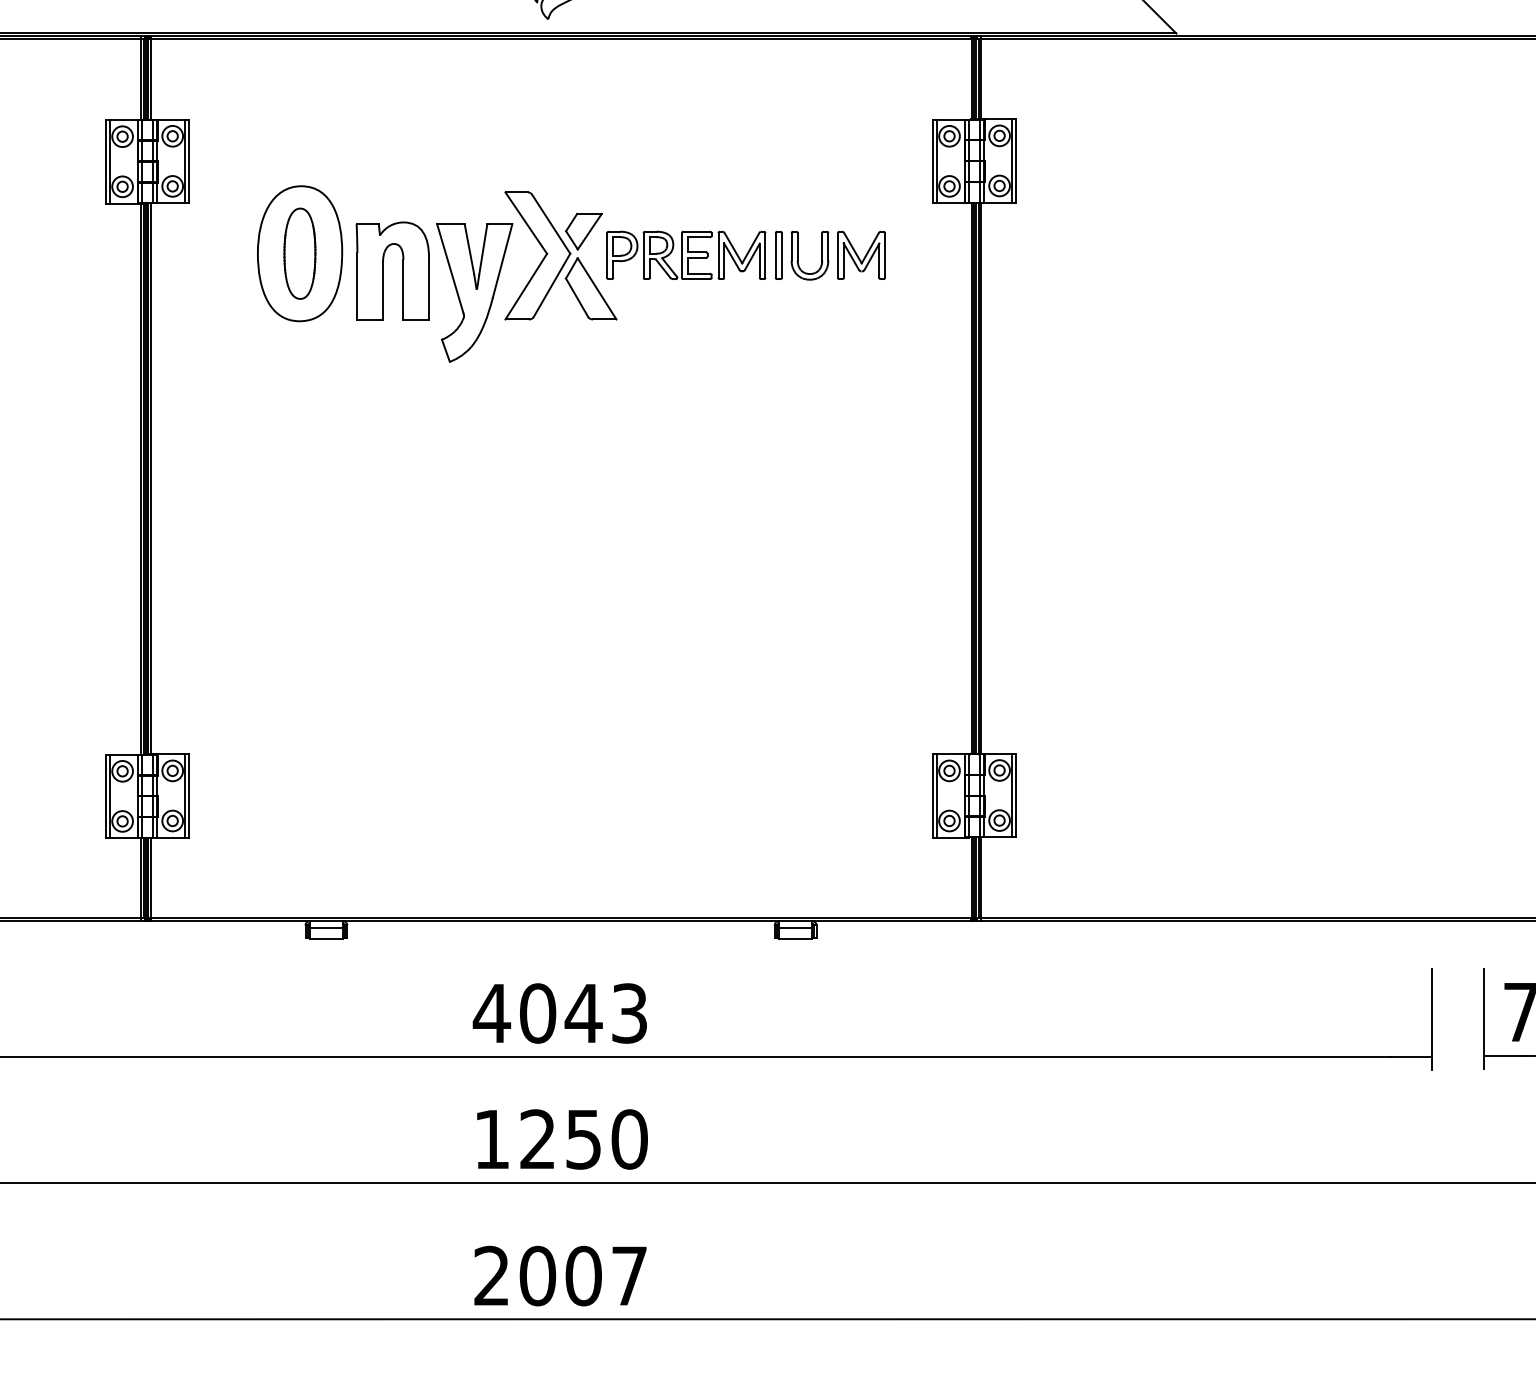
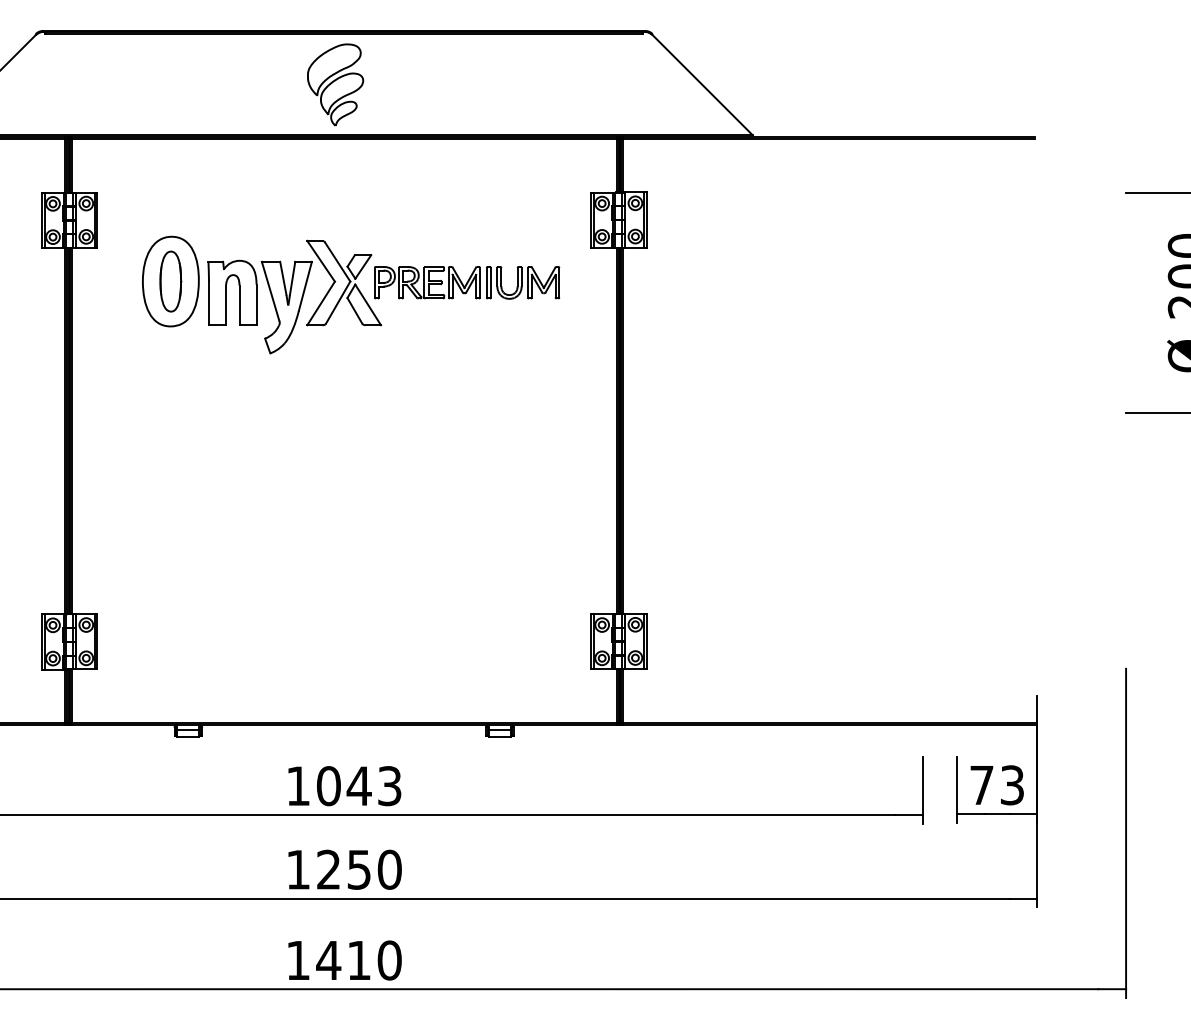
text: (490, 1012) -> (297, 785), 4043 -> 1043
text: (559, 1276) -> (343, 960), 2007 -> 1410

